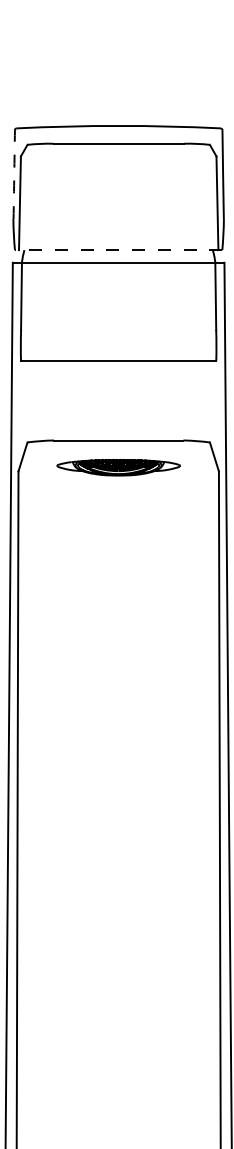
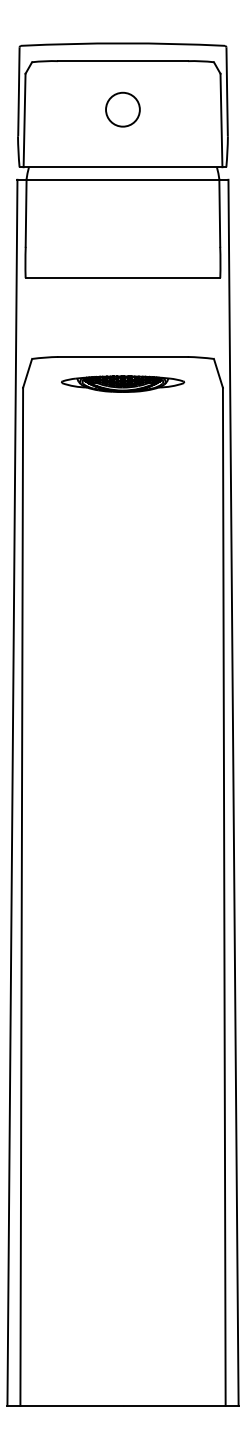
arc: (13, 174) -> (18, 91), dashed -> solid
circle: (118, 192) -> (122, 109), added
line: (118, 250) -> (122, 167), dashed -> solid

